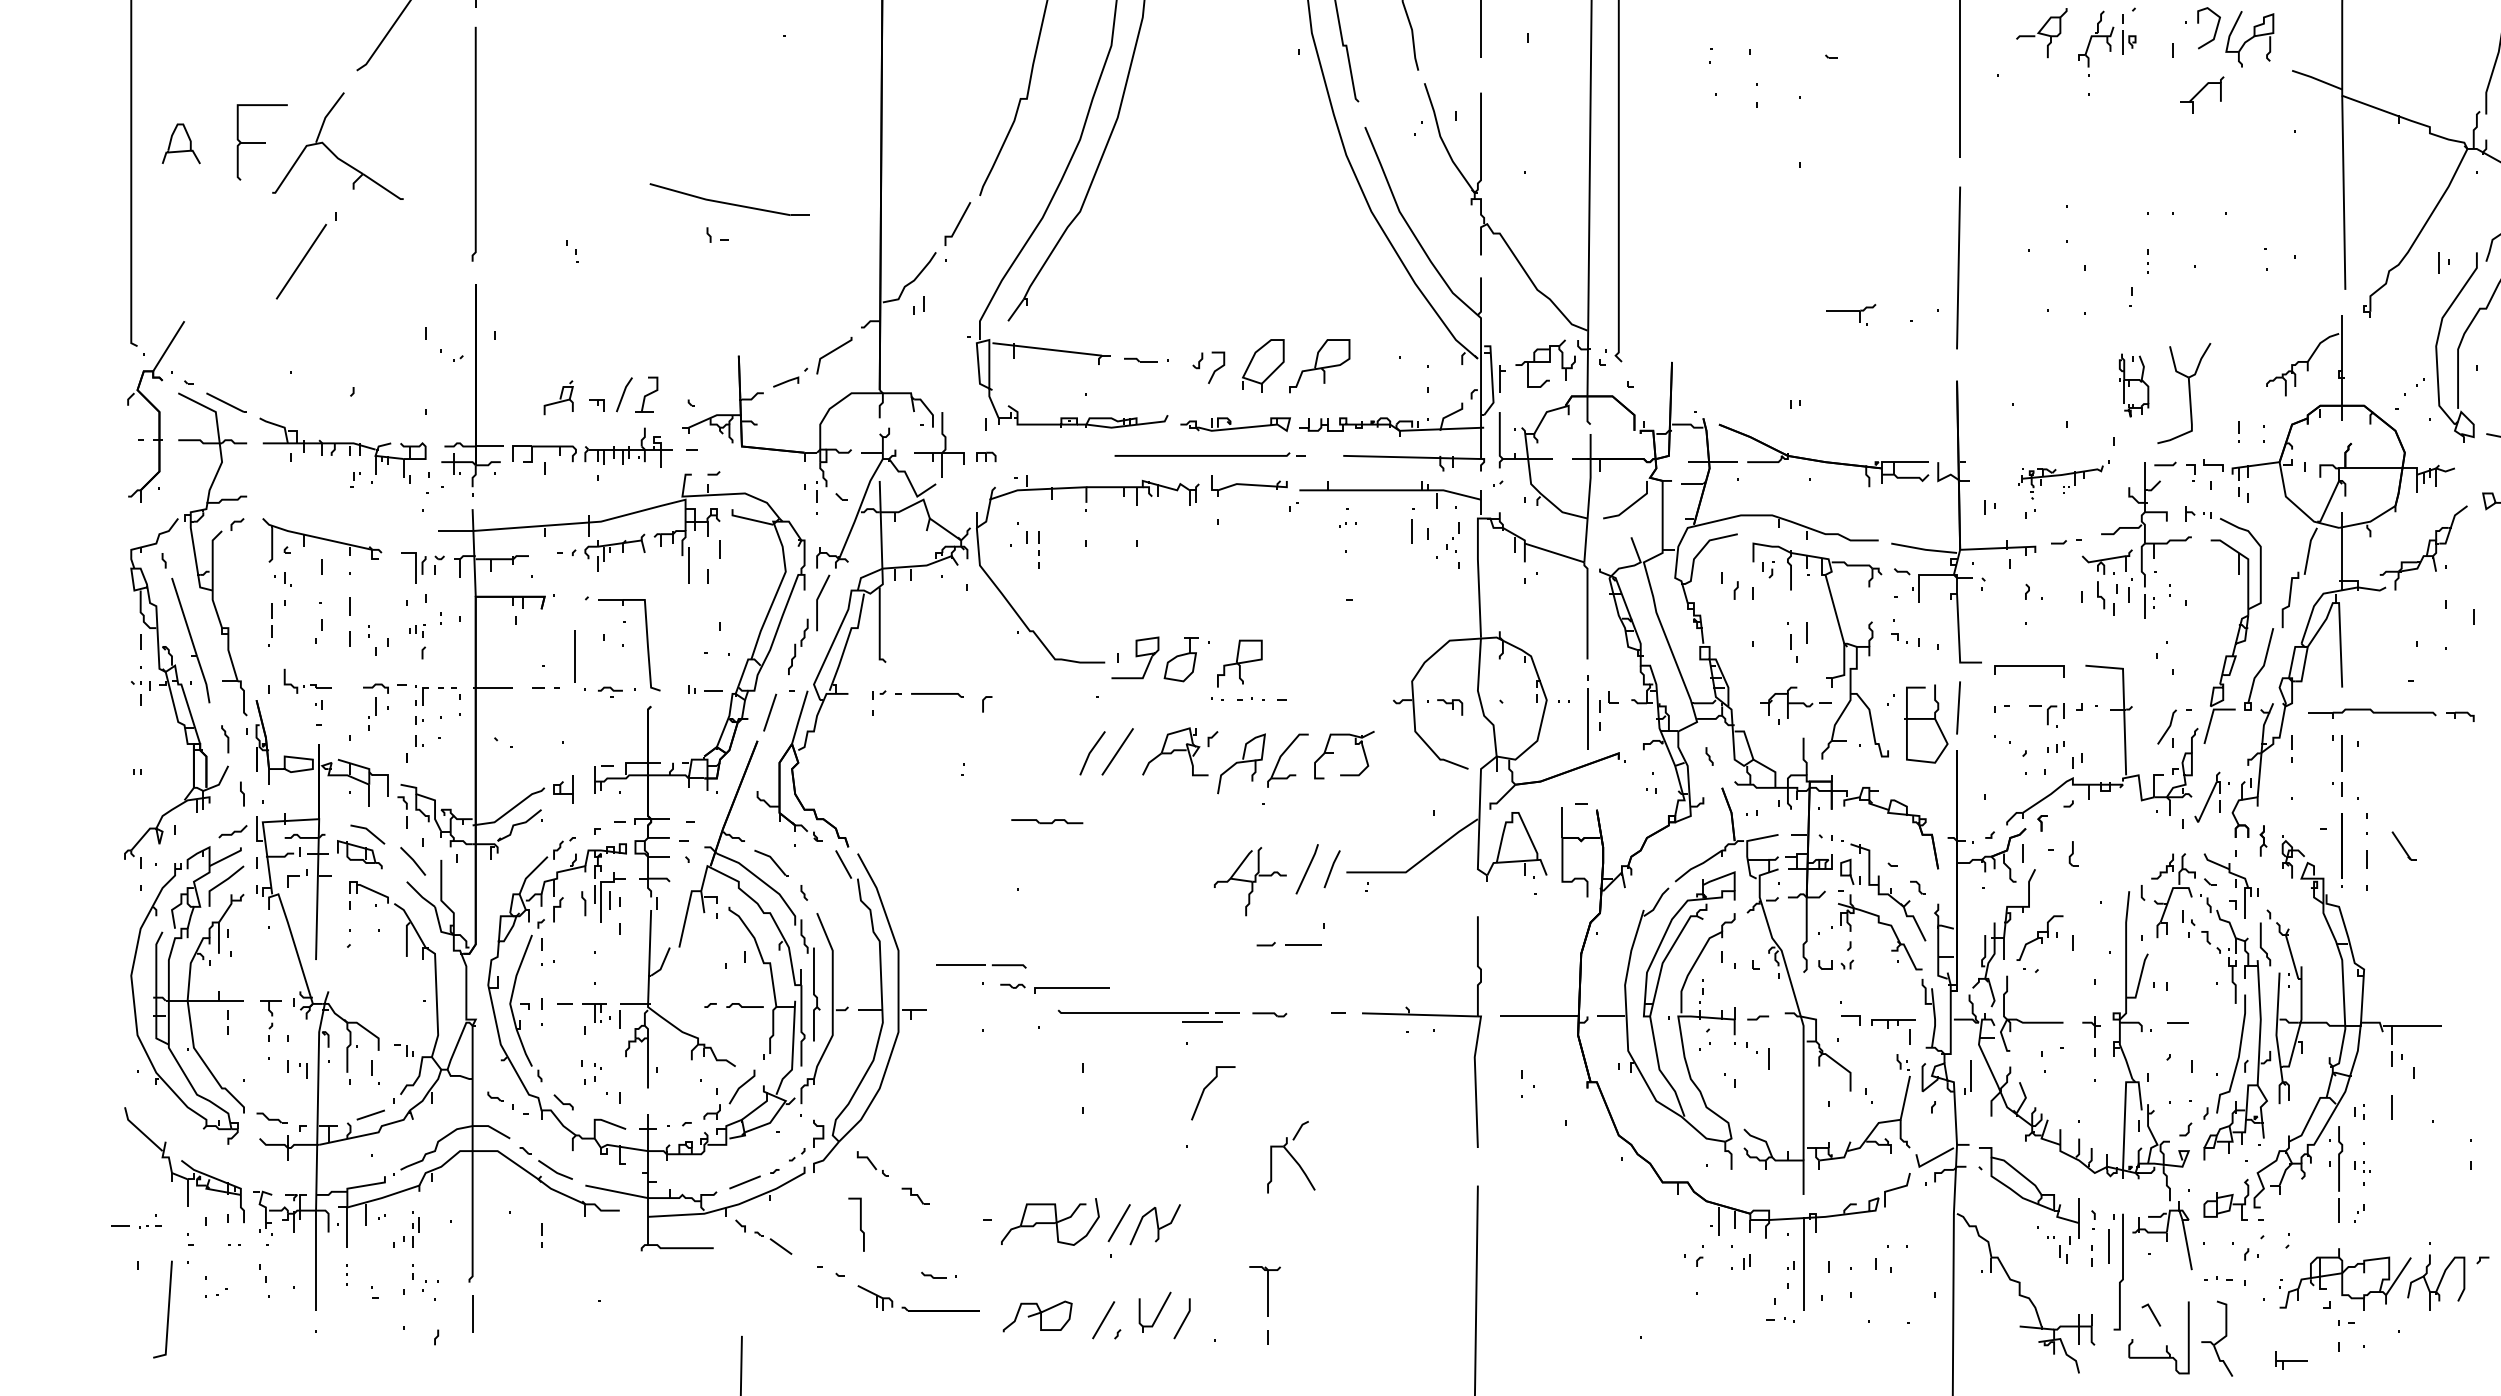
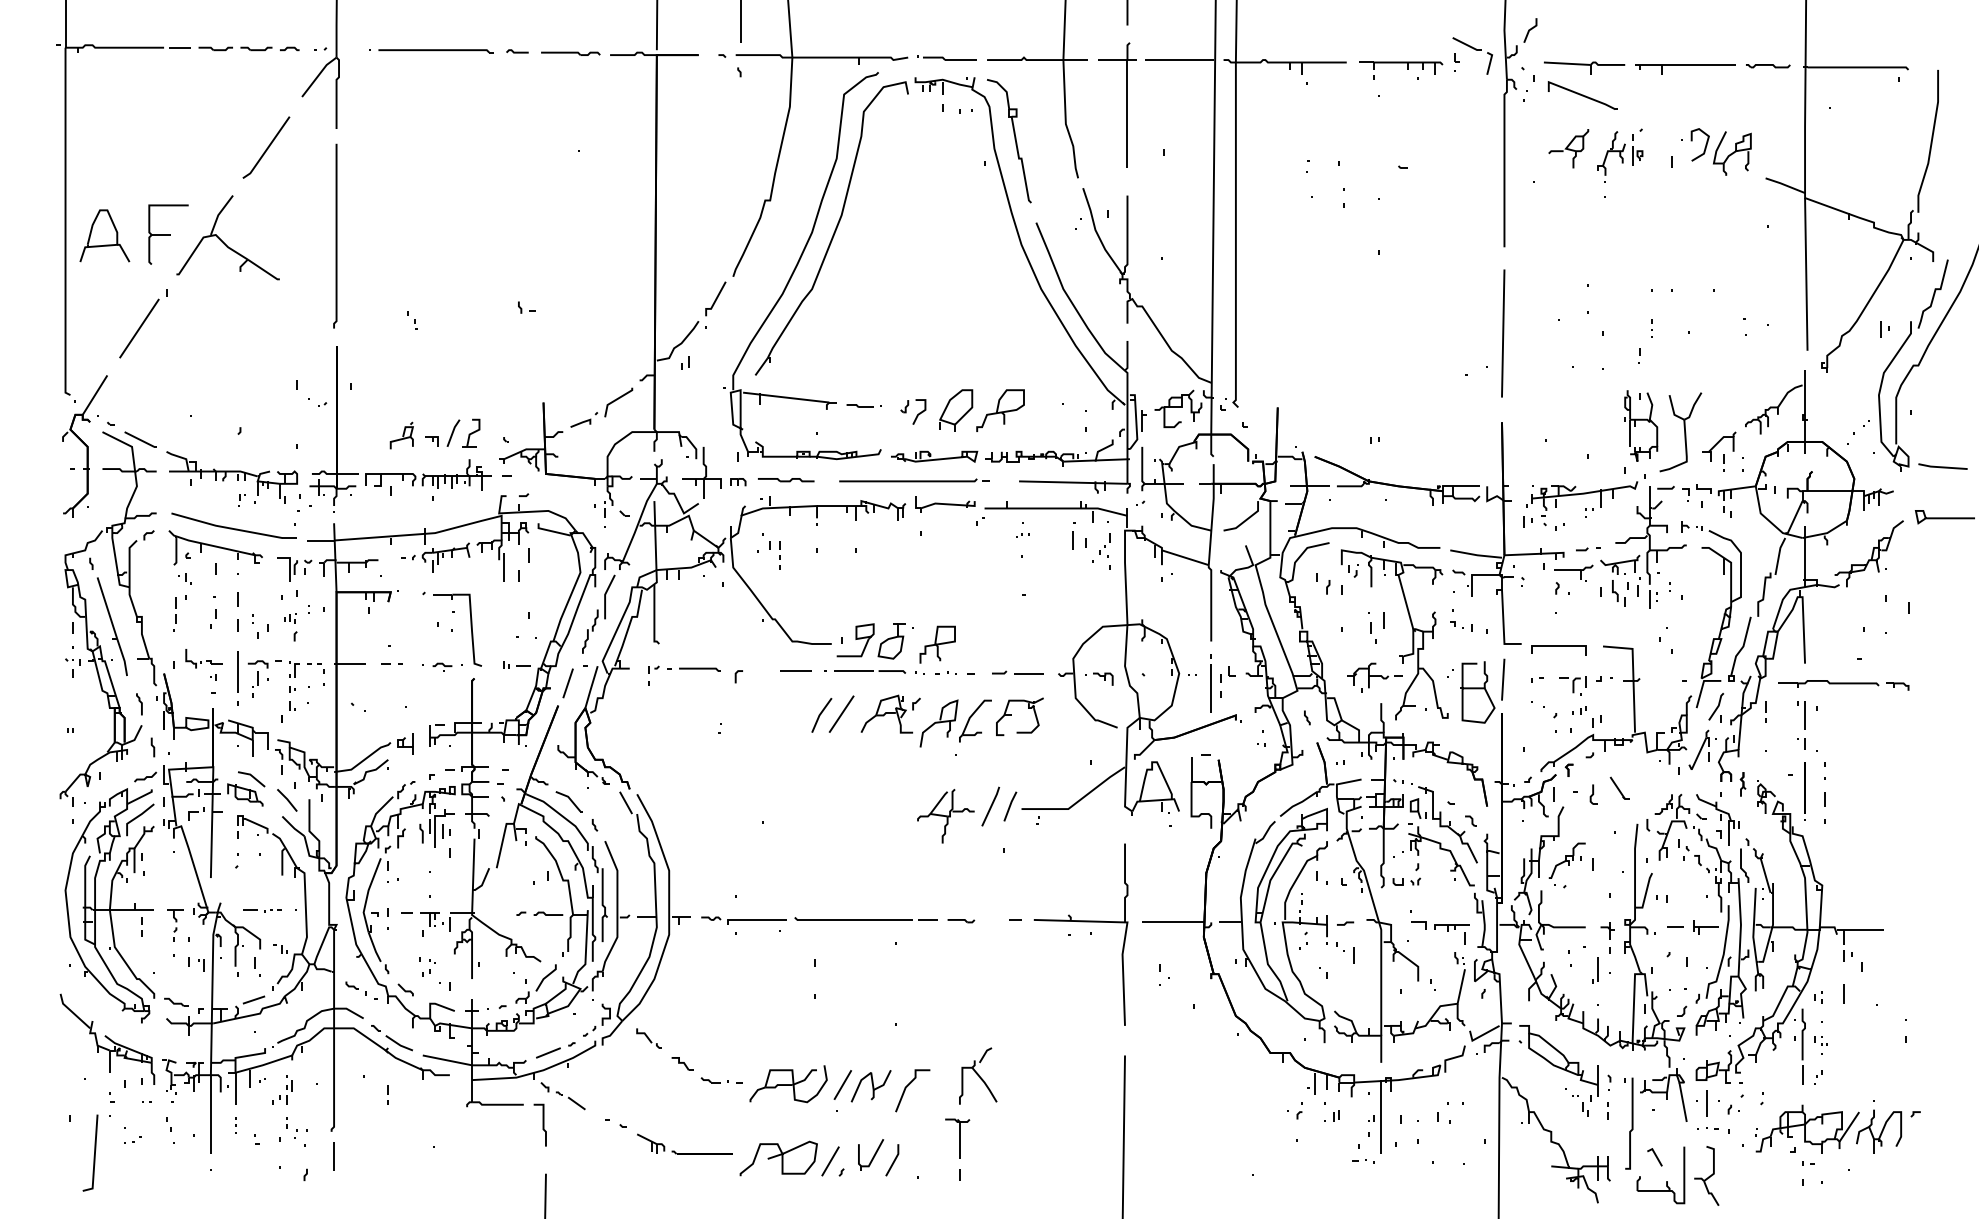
part: (2202, 95) -> (1719, 446), moved
part: (180, 143) -> (104, 235), size x1.67
part: (728, 199) -> (233, 525), moved
part: (306, 255) -> (143, 323), moved
part: (1850, 313) -> (1573, 572), moved
part: (2134, 384) -> (1641, 425), size x1.43
part: (2063, 480) -> (1585, 500), size x1.67
line: (574, 655) -> (237, 671), moved
part: (2166, 728) -> (1715, 707), moved
part: (1047, 822) -> (786, 480), moved
part: (2403, 844) -> (1619, 787), moved
part: (1289, 944) -> (1017, 672), moved
part: (981, 965) -> (870, 671), moved
part: (1053, 988) -> (743, 920), moved
line: (1201, 1021) -> (795, 670), moved
part: (1967, 1077) -> (1595, 970), moved
line: (1207, 1087) -> (908, 1086), moved
part: (1291, 1156) -> (978, 1075), moved
line: (859, 1223) -> (542, 1124), moved
part: (136, 1226) -> (262, 910), moved
line: (2108, 1246) -> (1706, 1103), moved
part: (938, 1275) -> (714, 1080), moved
part: (1037, 1316) -> (778, 1158), size x1.43
part: (2290, 1361) -> (1705, 927), moved

